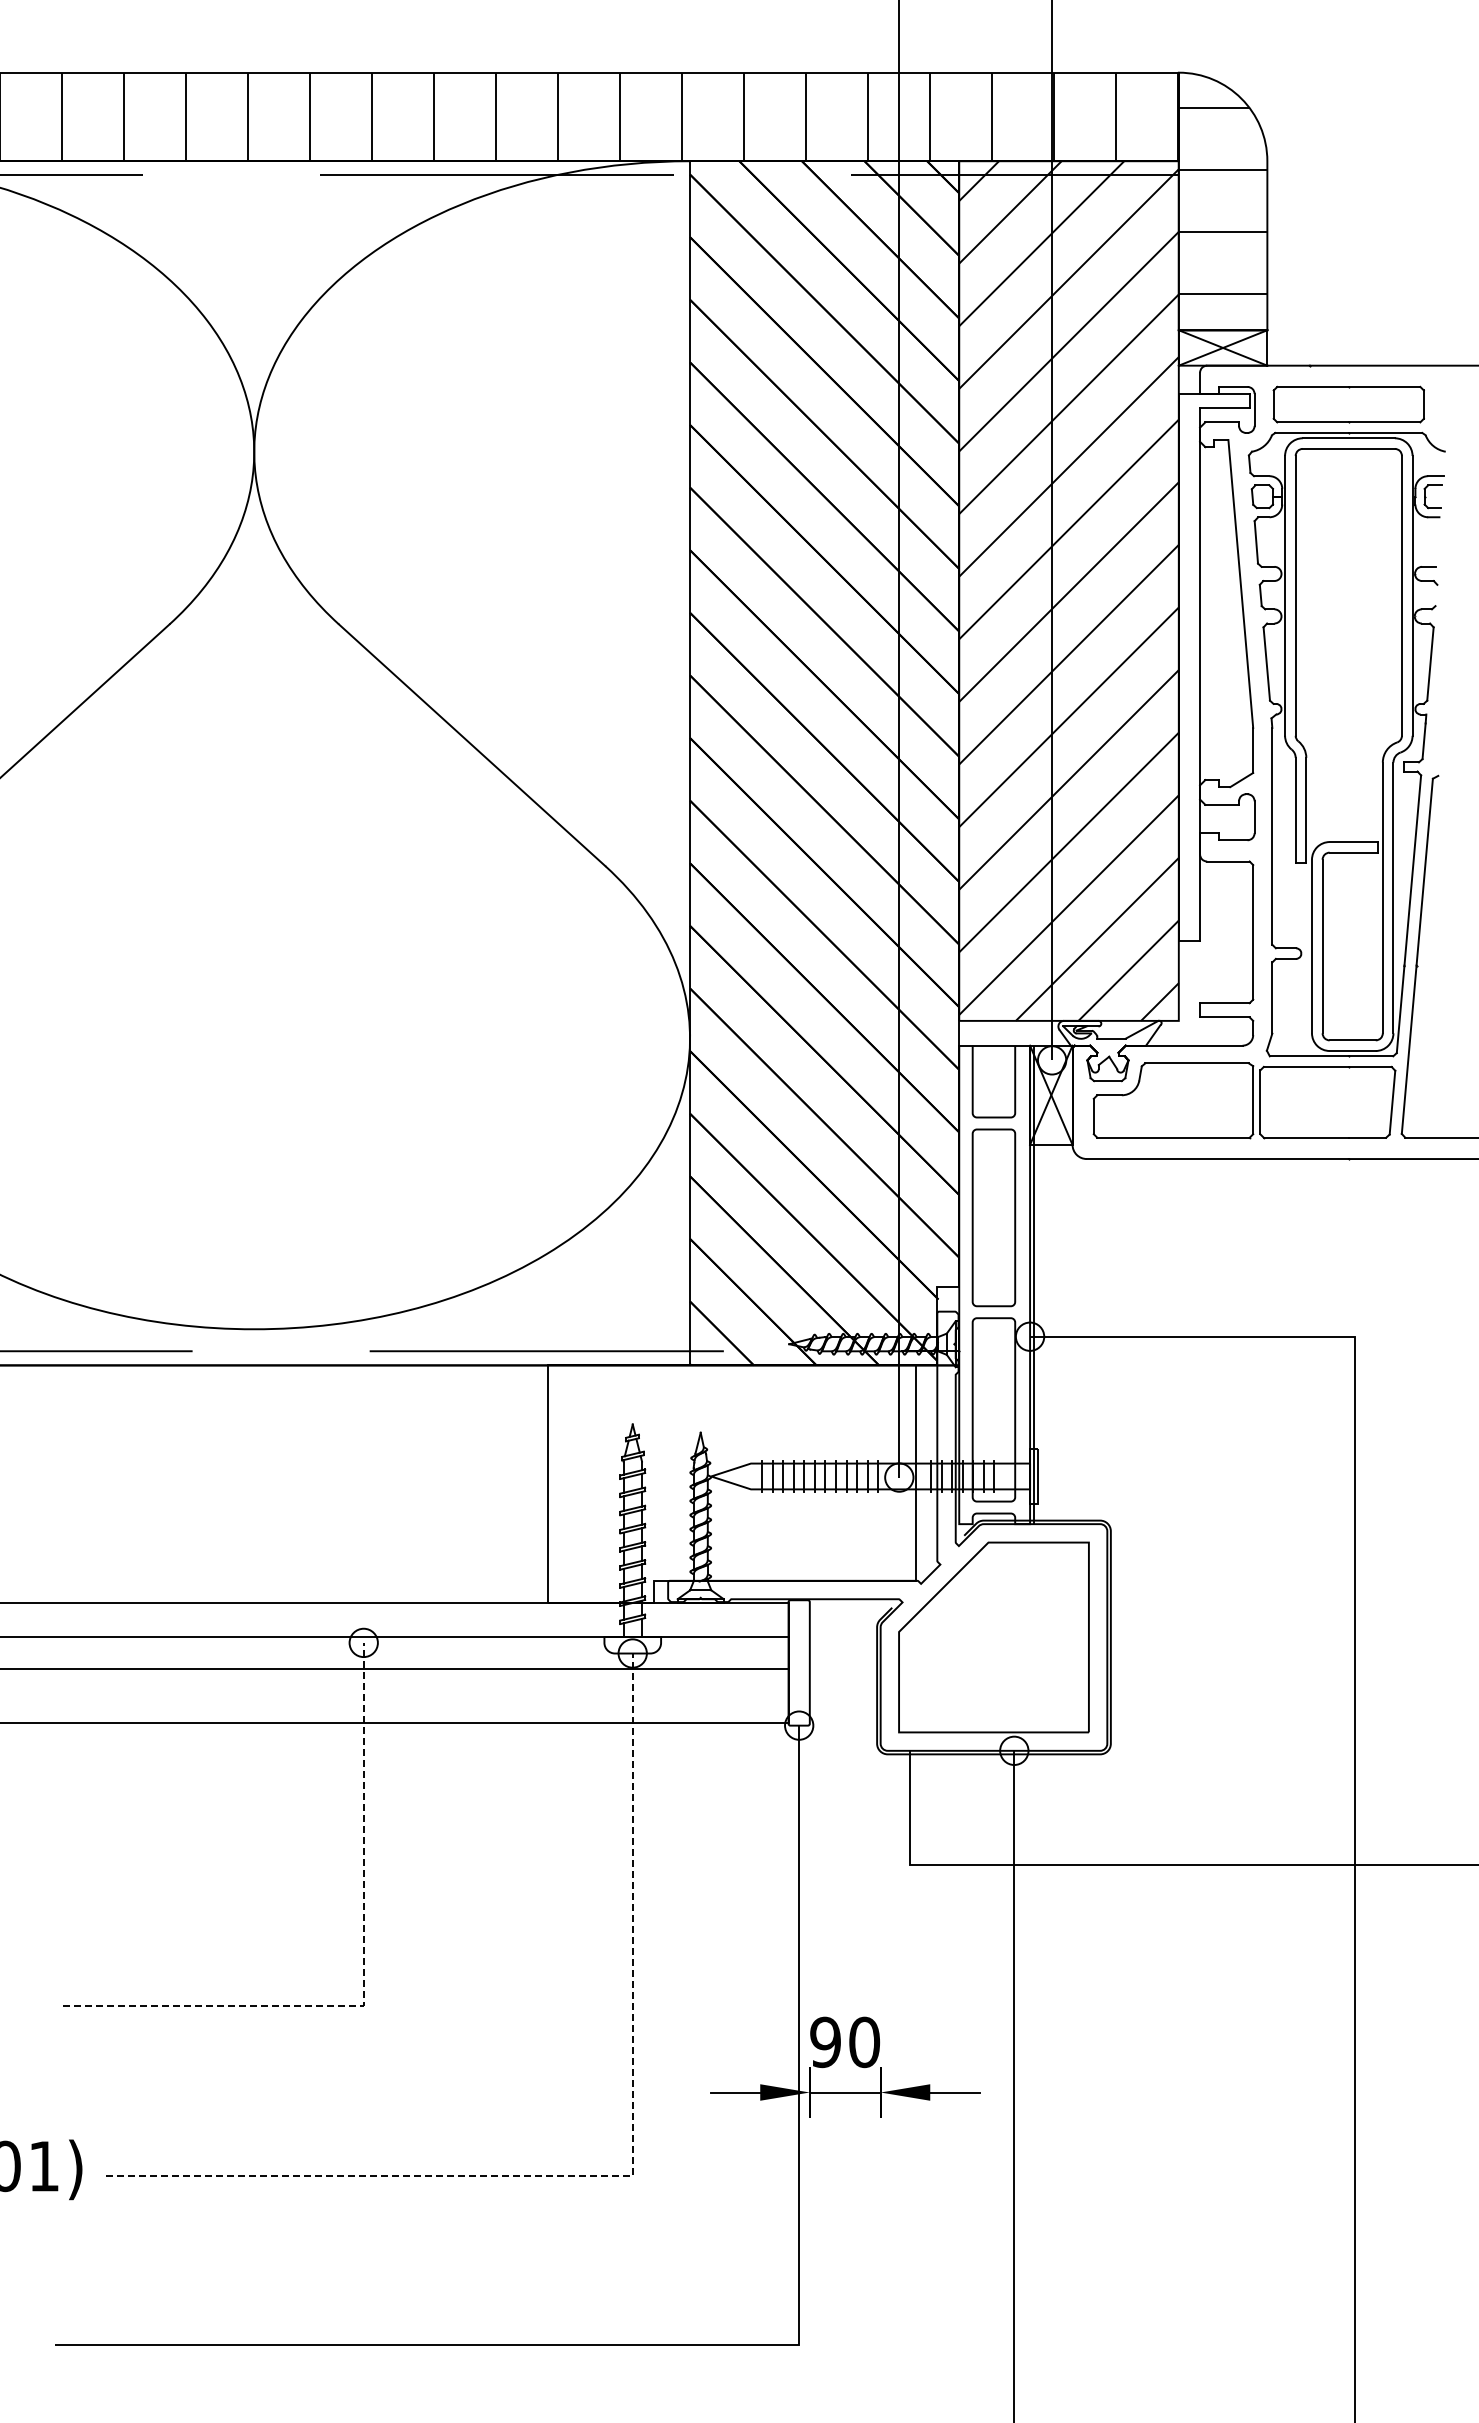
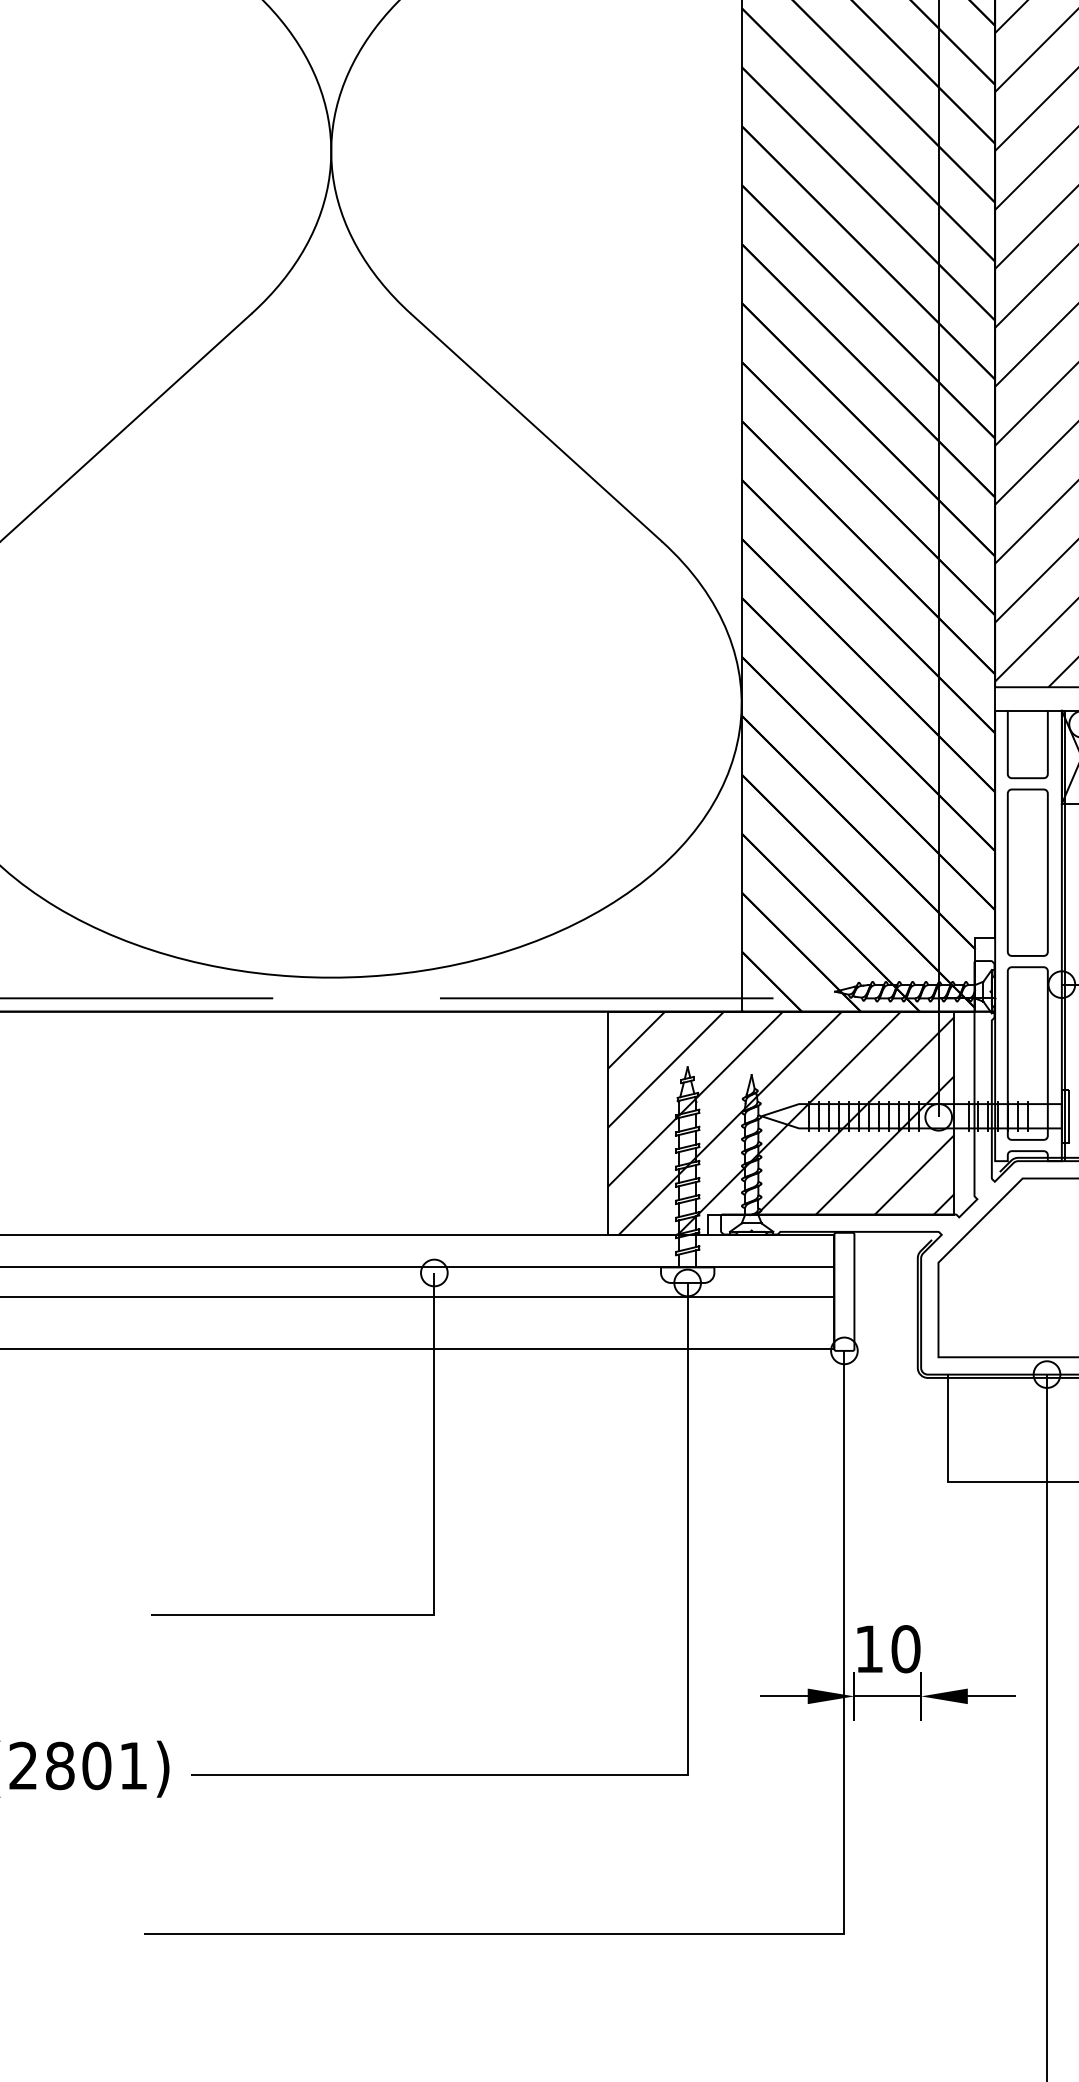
hatch: (731, 1483) -> (780, 1122), added
line: (363, 1975) -> (434, 1586), dashed -> solid
text: (825, 2042) -> (869, 1649), 90 -> 10
line: (630, 2175) -> (685, 1774), dashed -> solid

